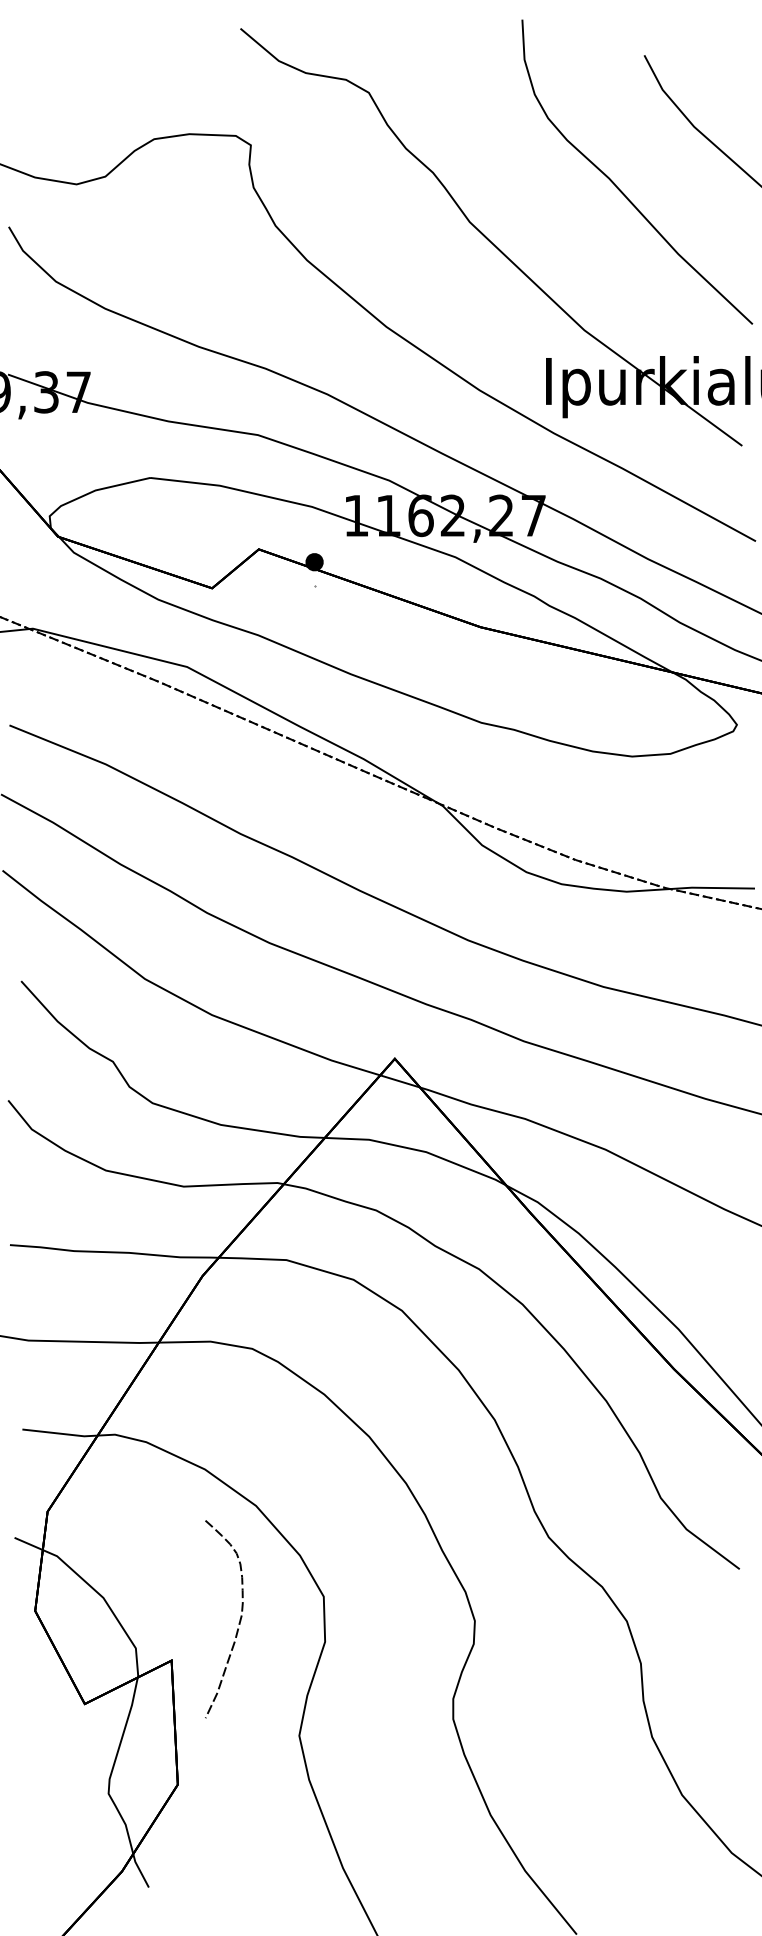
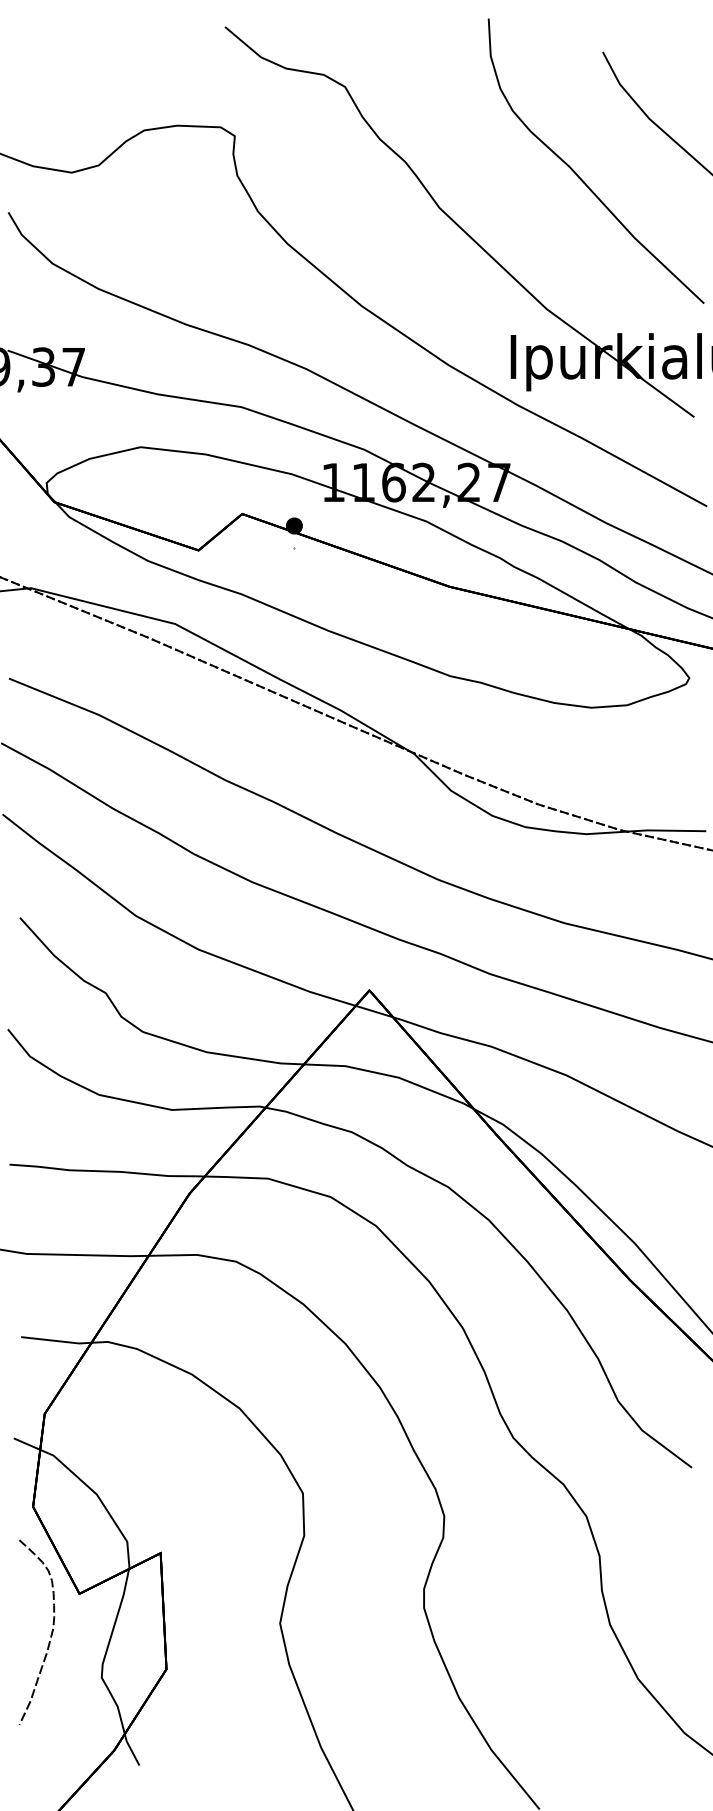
curve: (238, 1623) -> (50, 1636), moved

